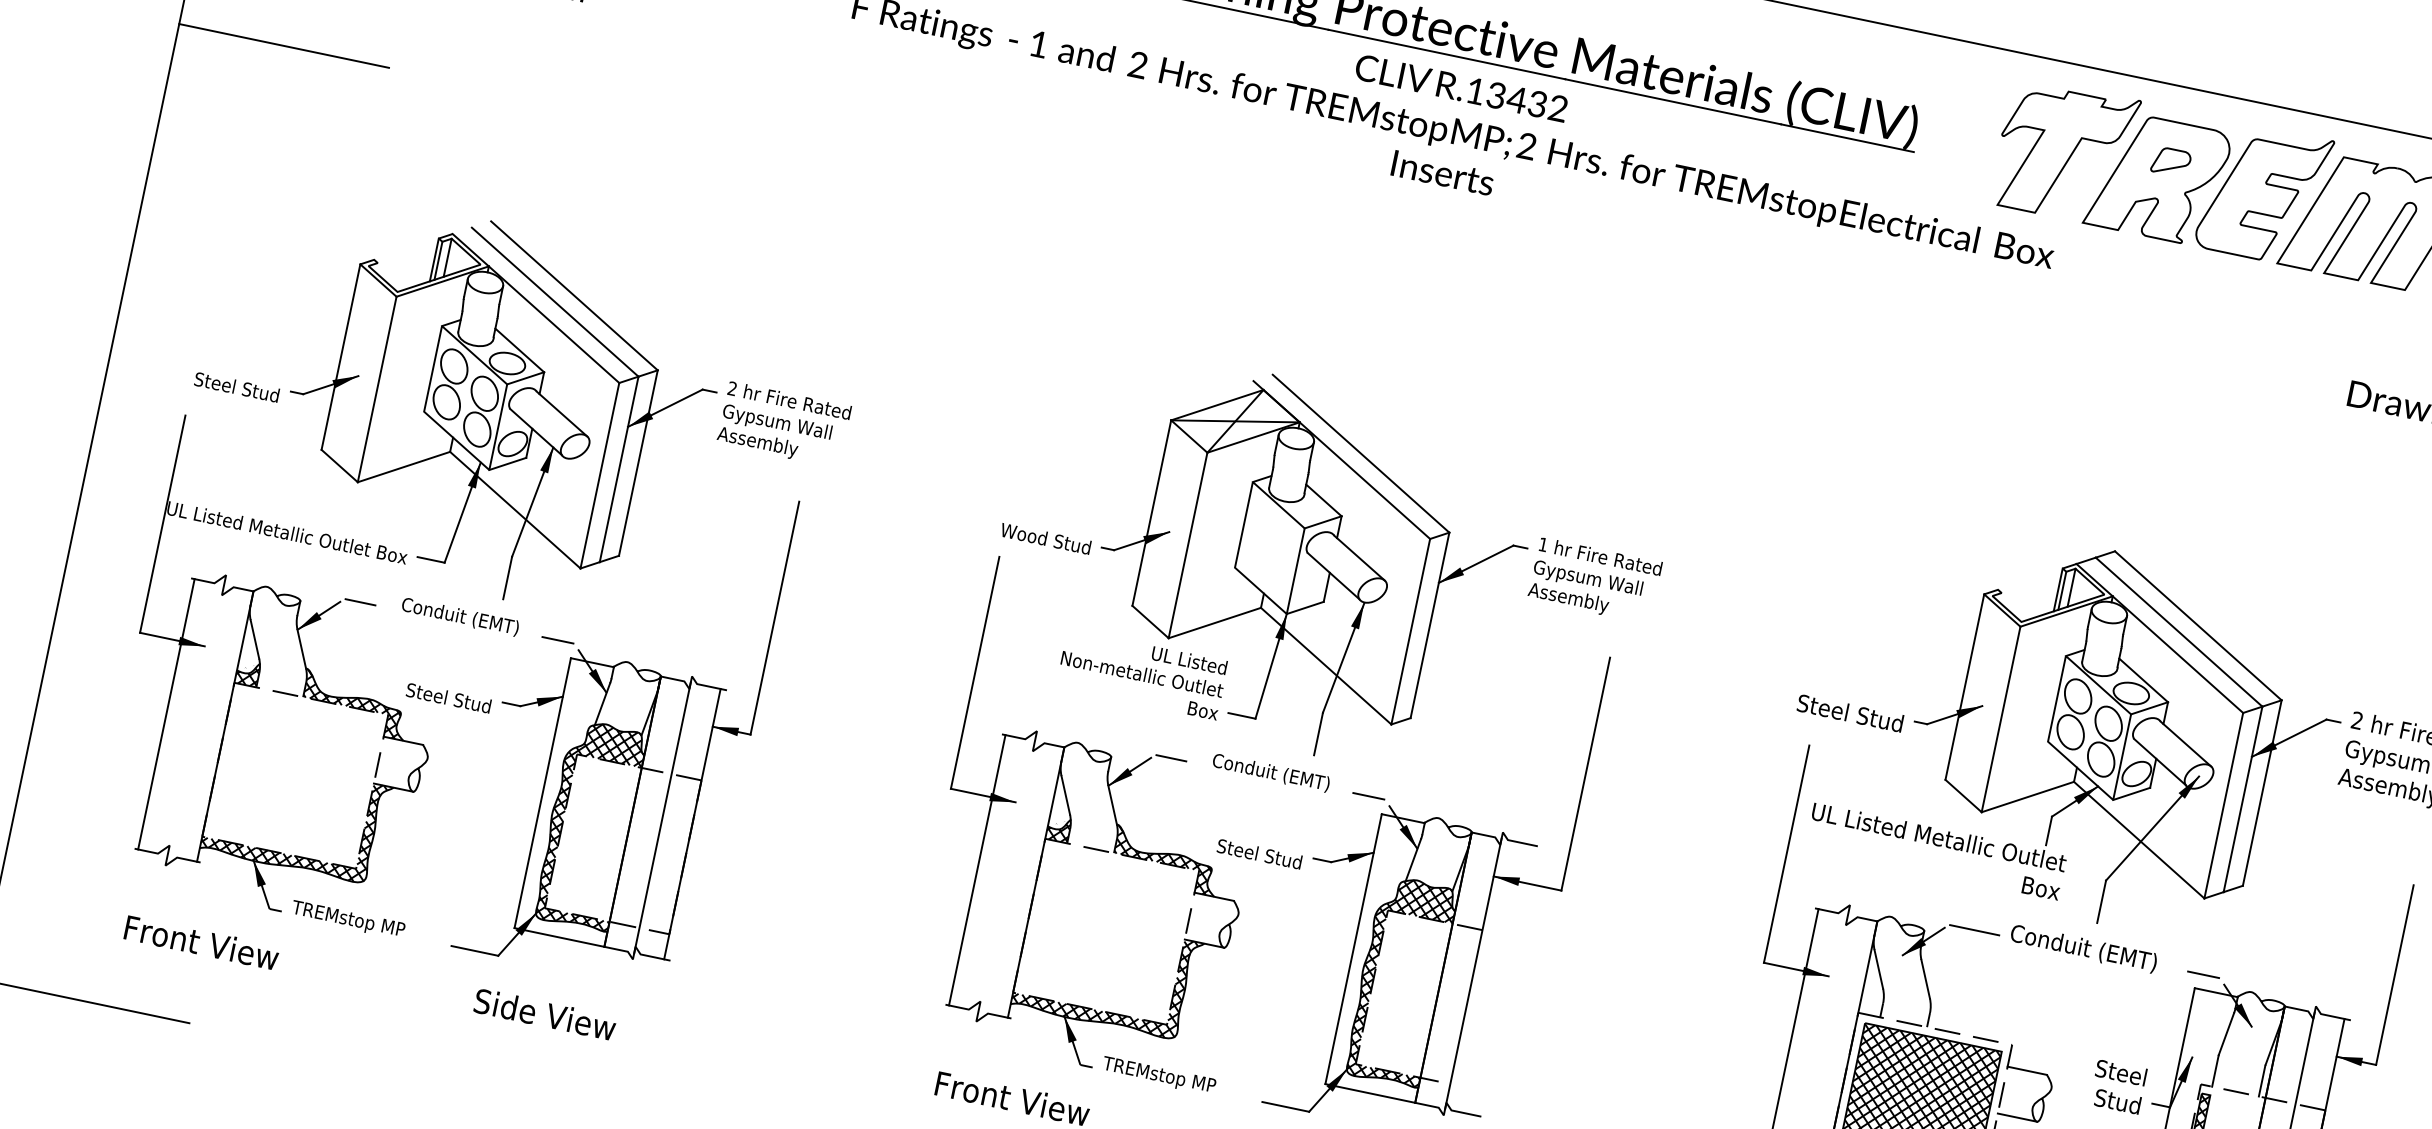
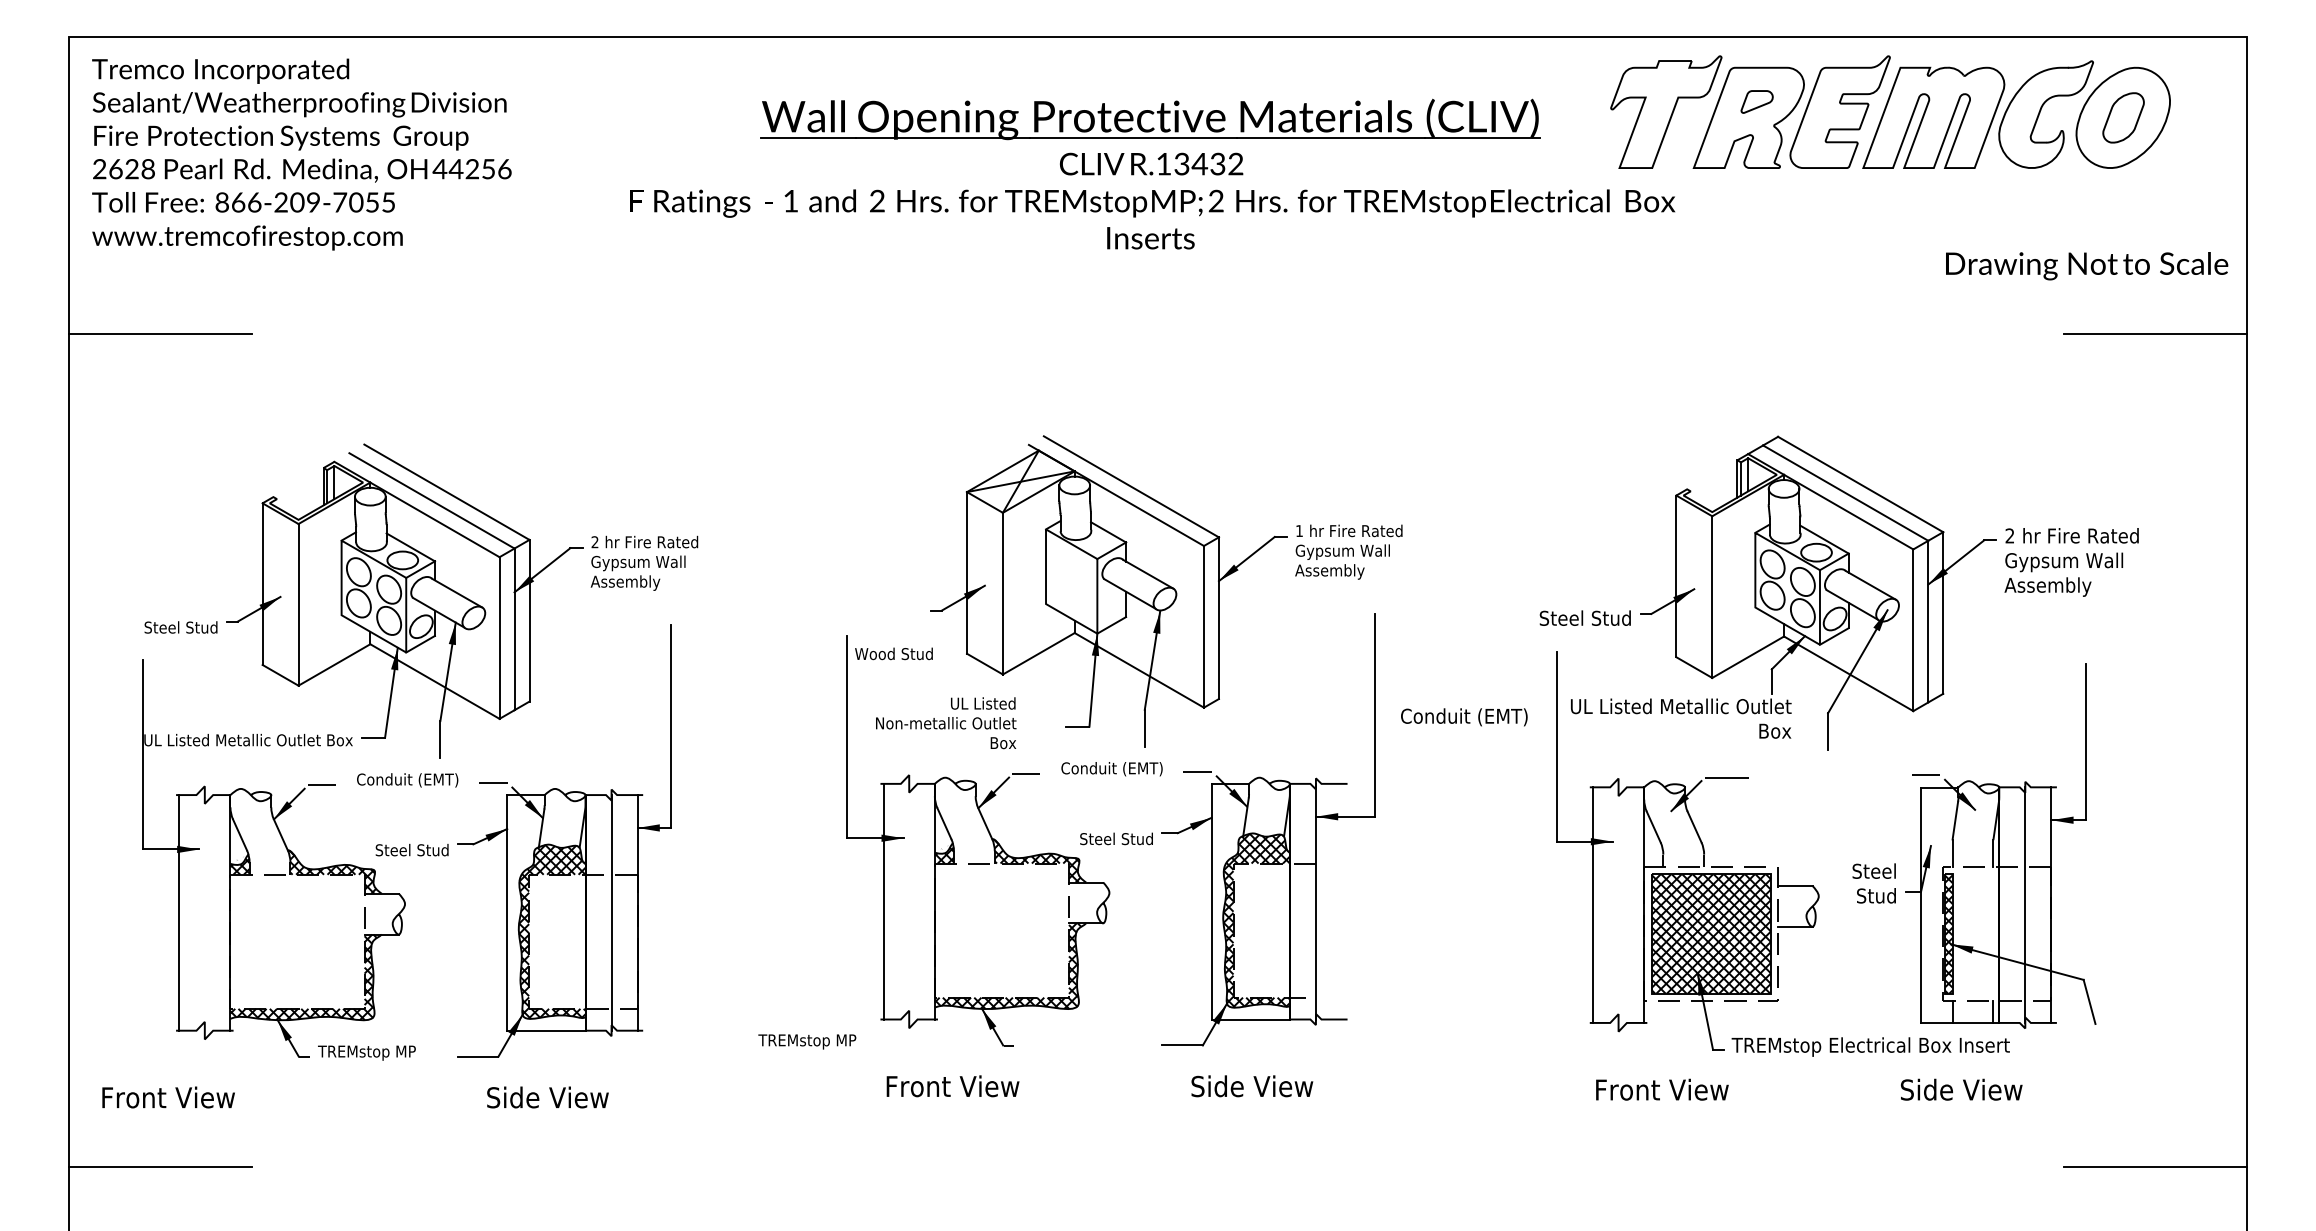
text: (1045, 538) -> (893, 653), moved
text: (1142, 674) -> (946, 723), moved
text: (201, 942) -> (168, 1097), moved
text: (2083, 949) -> (1464, 717), moved
text: (1159, 1075) -> (807, 1041), moved

